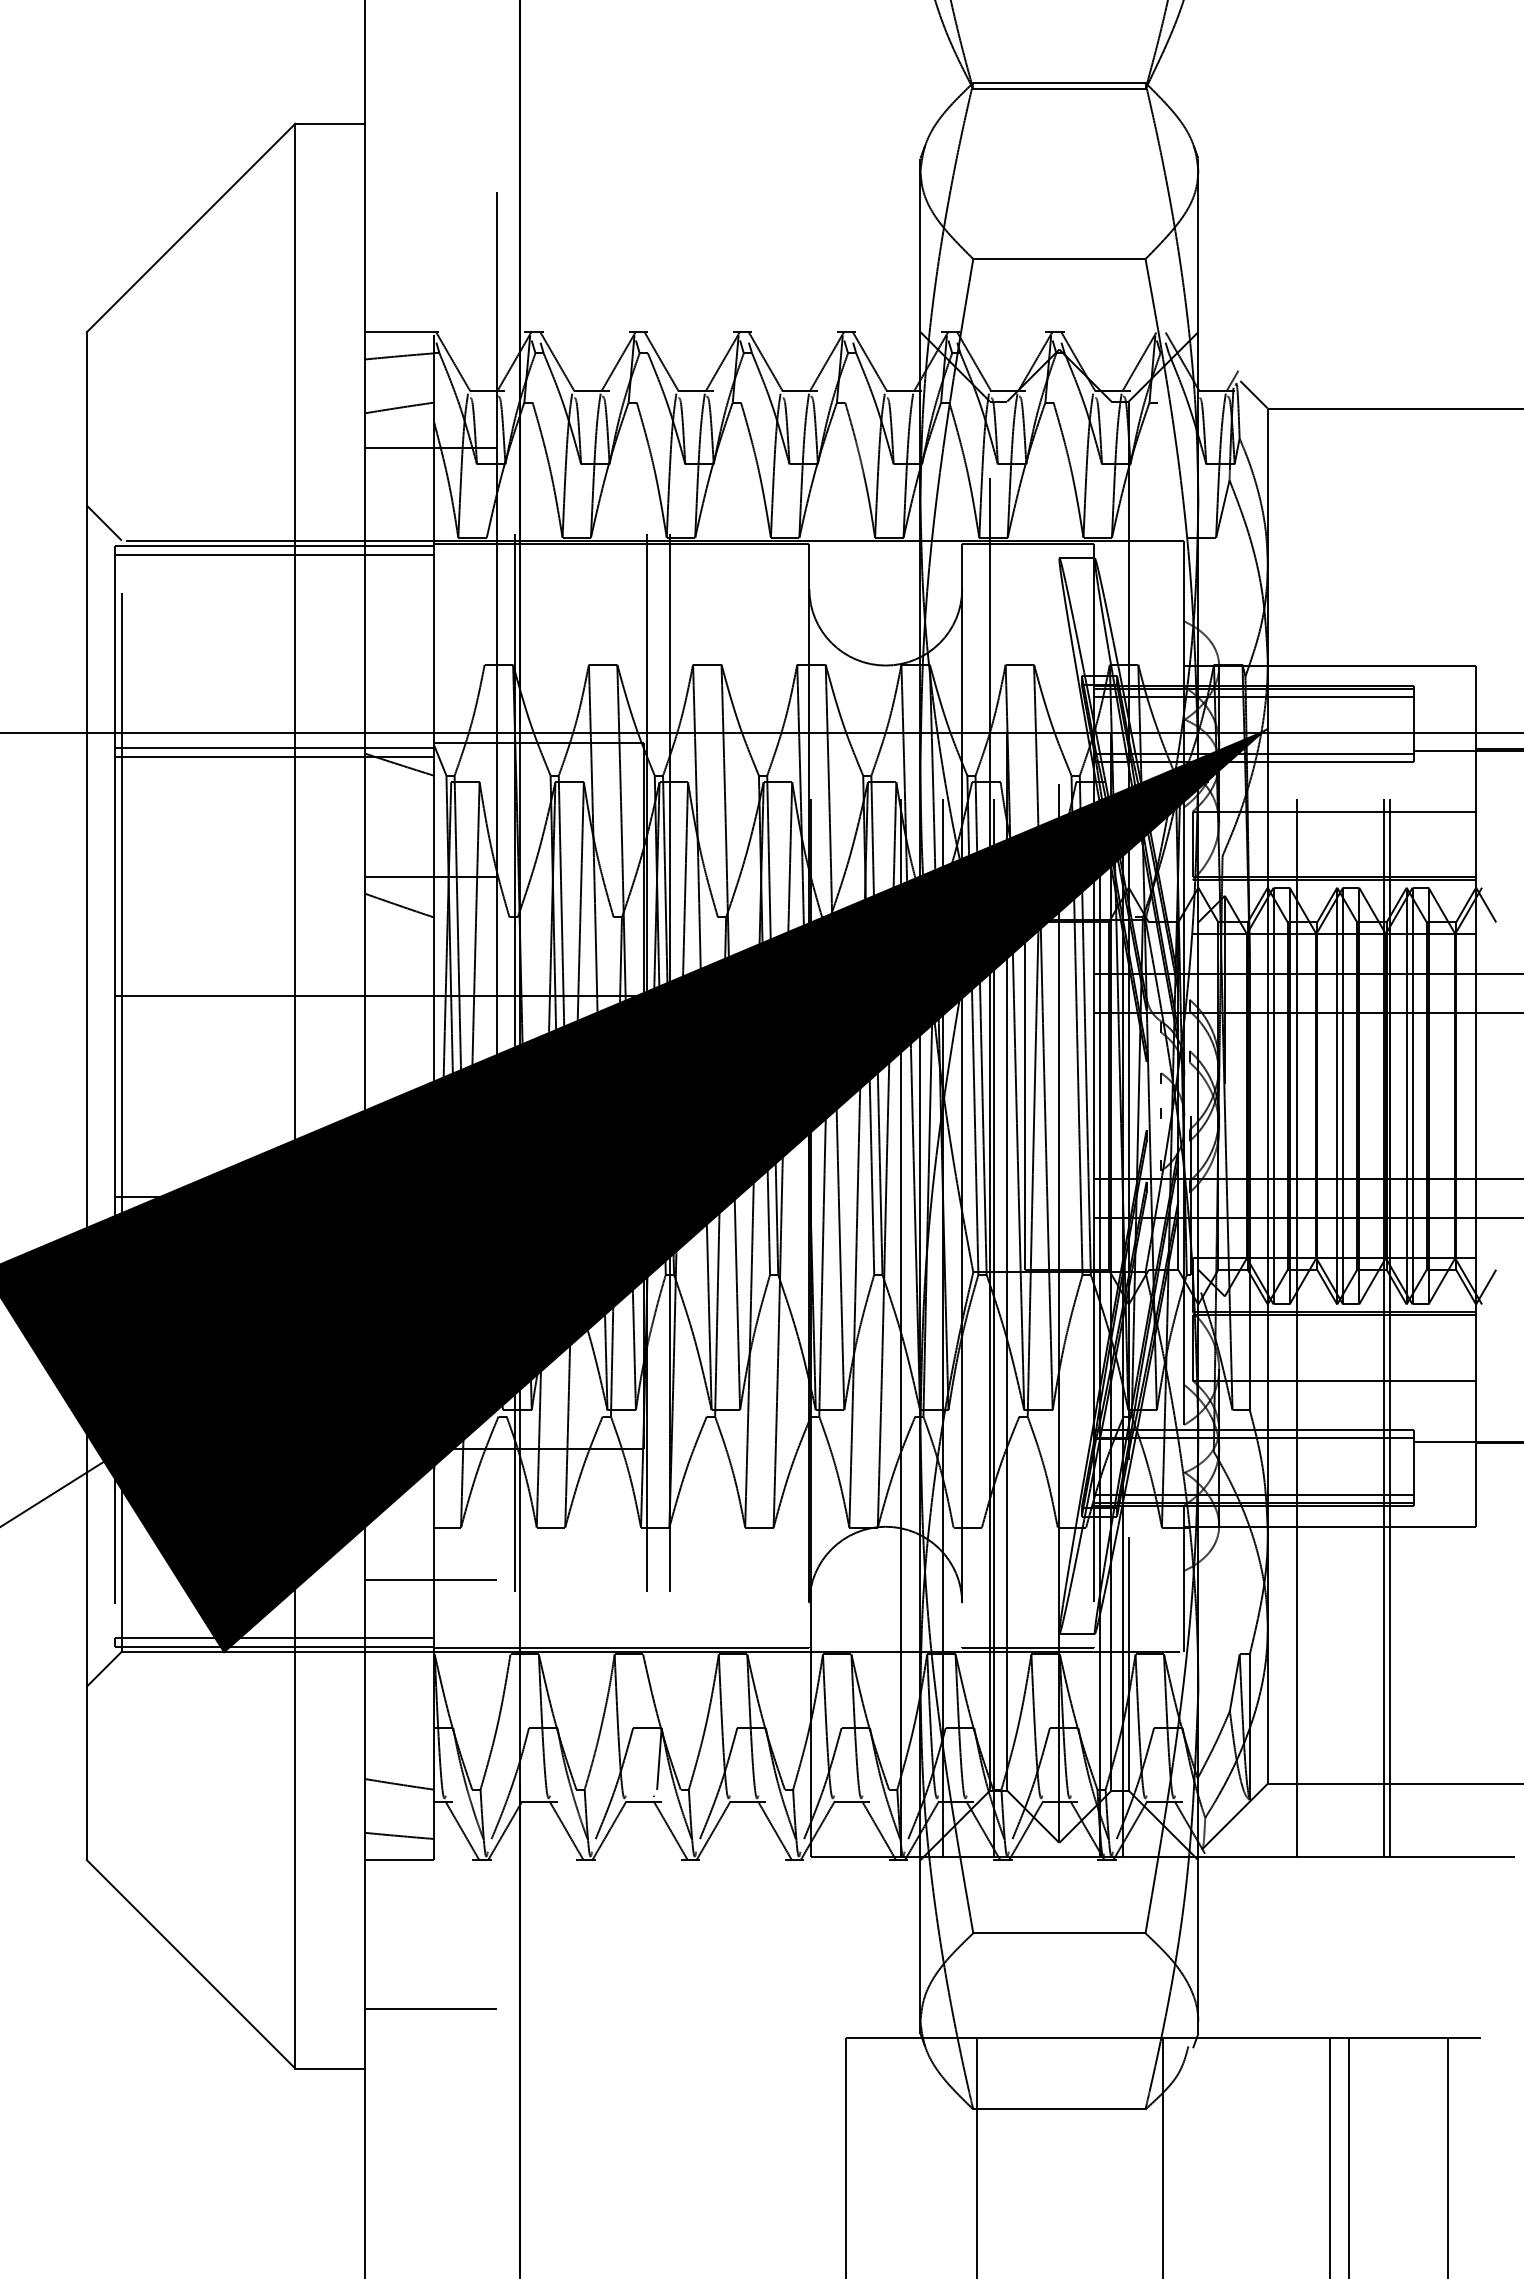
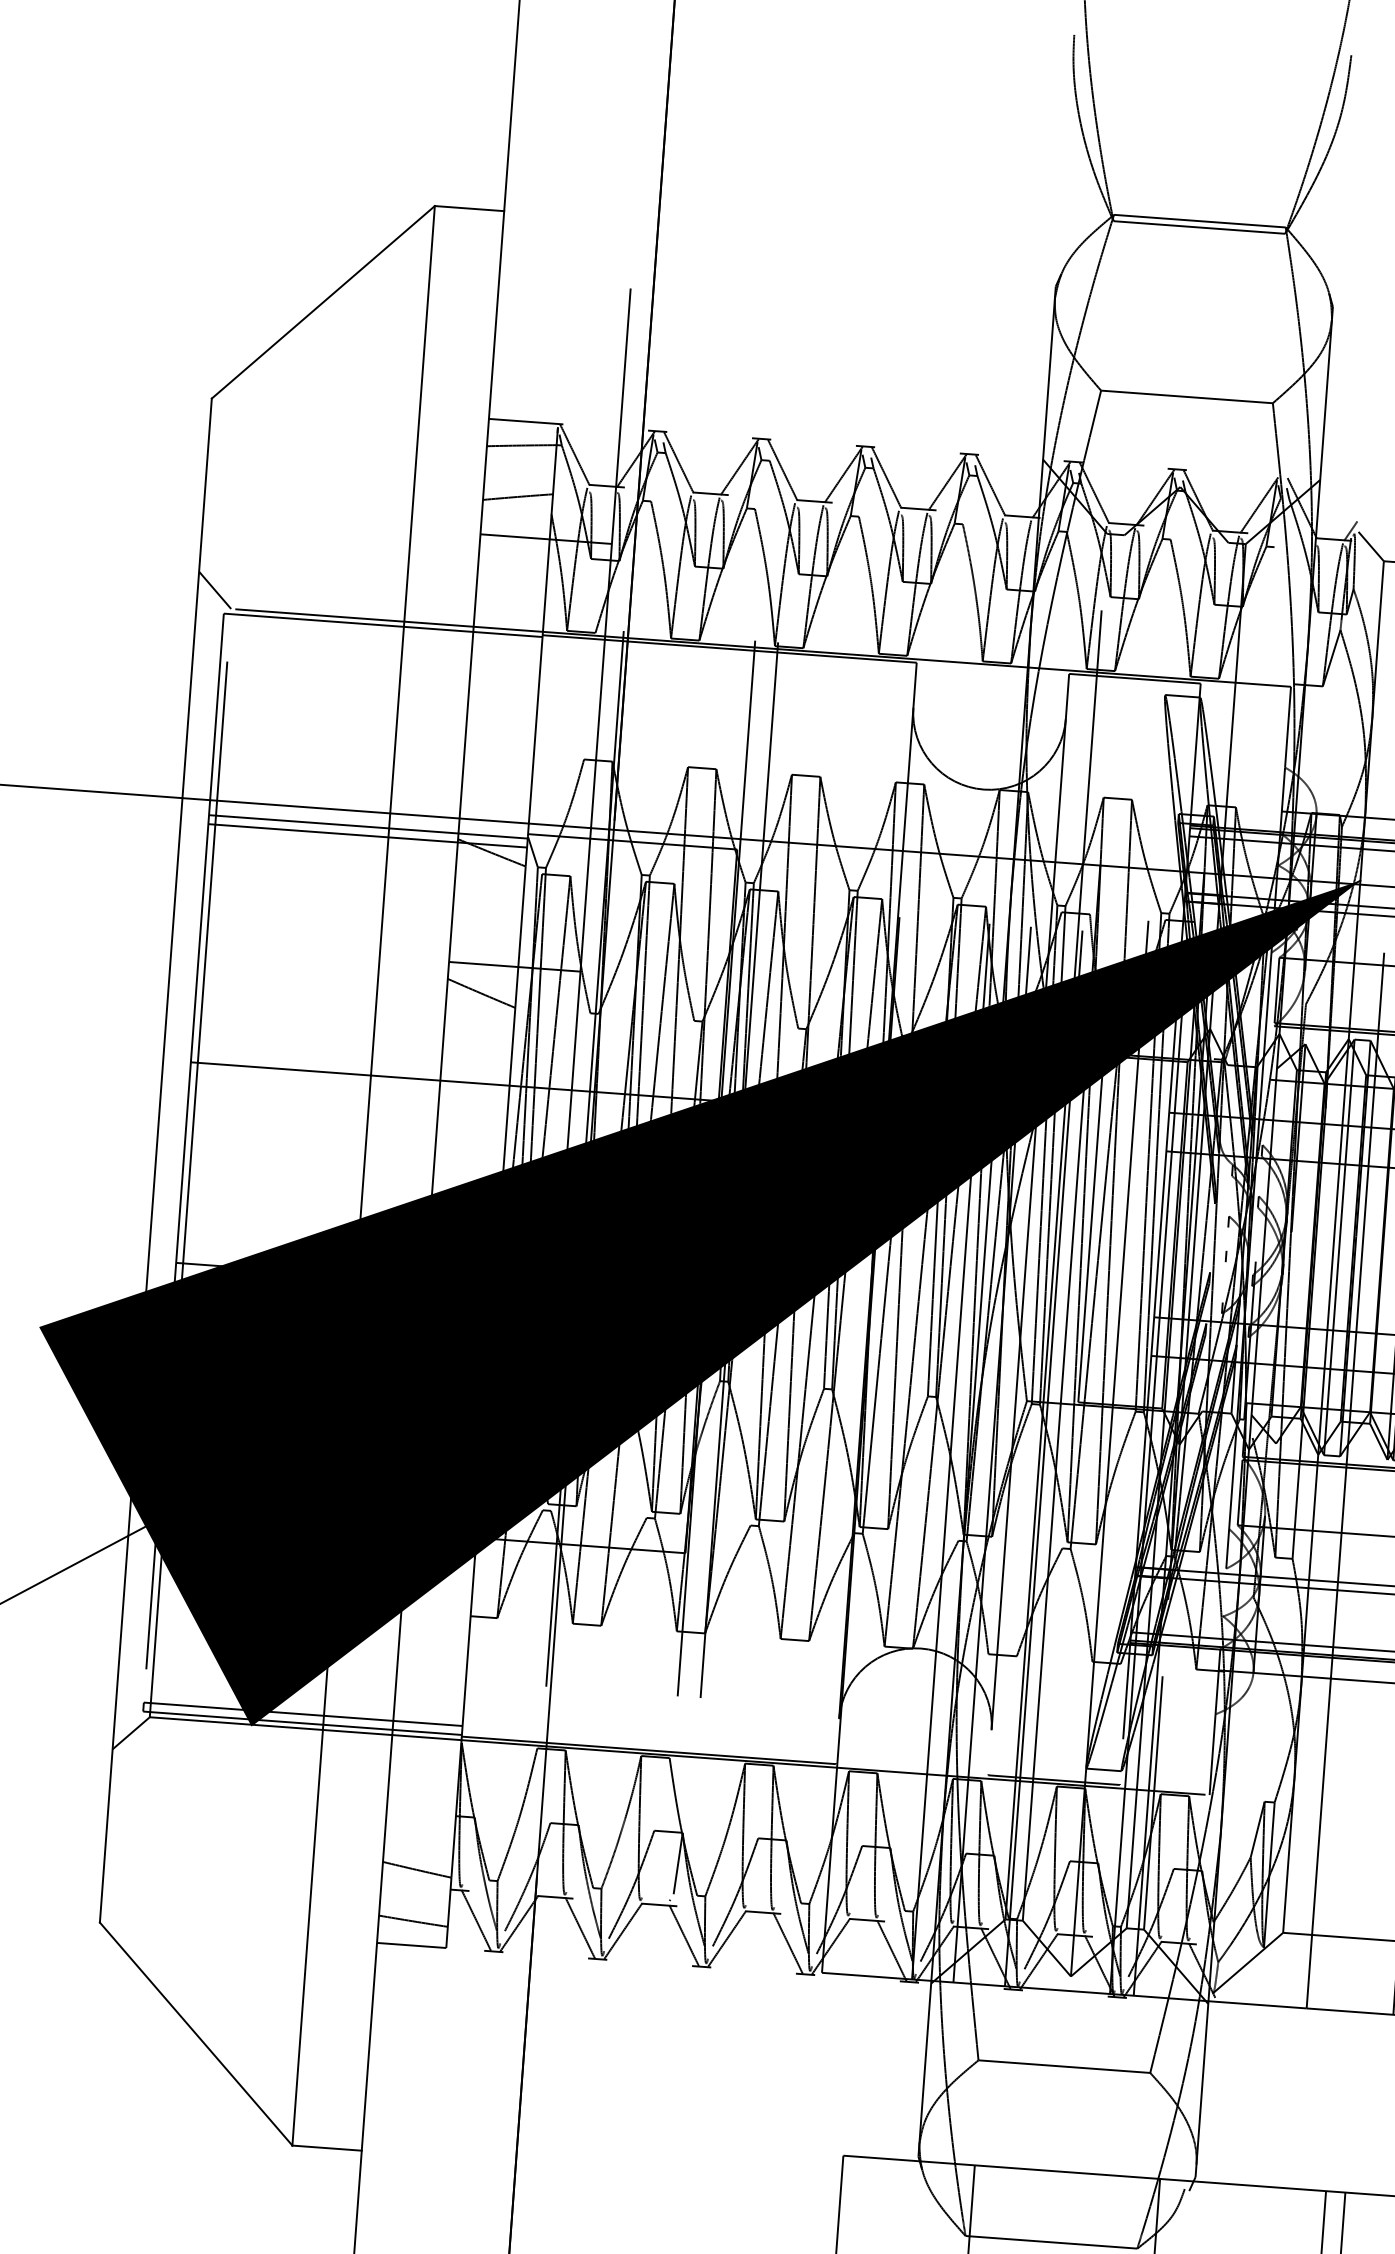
line: (274, 554) -> (382, 634), removed
line: (430, 1580) -> (462, 1668), removed
line: (430, 2009) -> (431, 2096), removed

